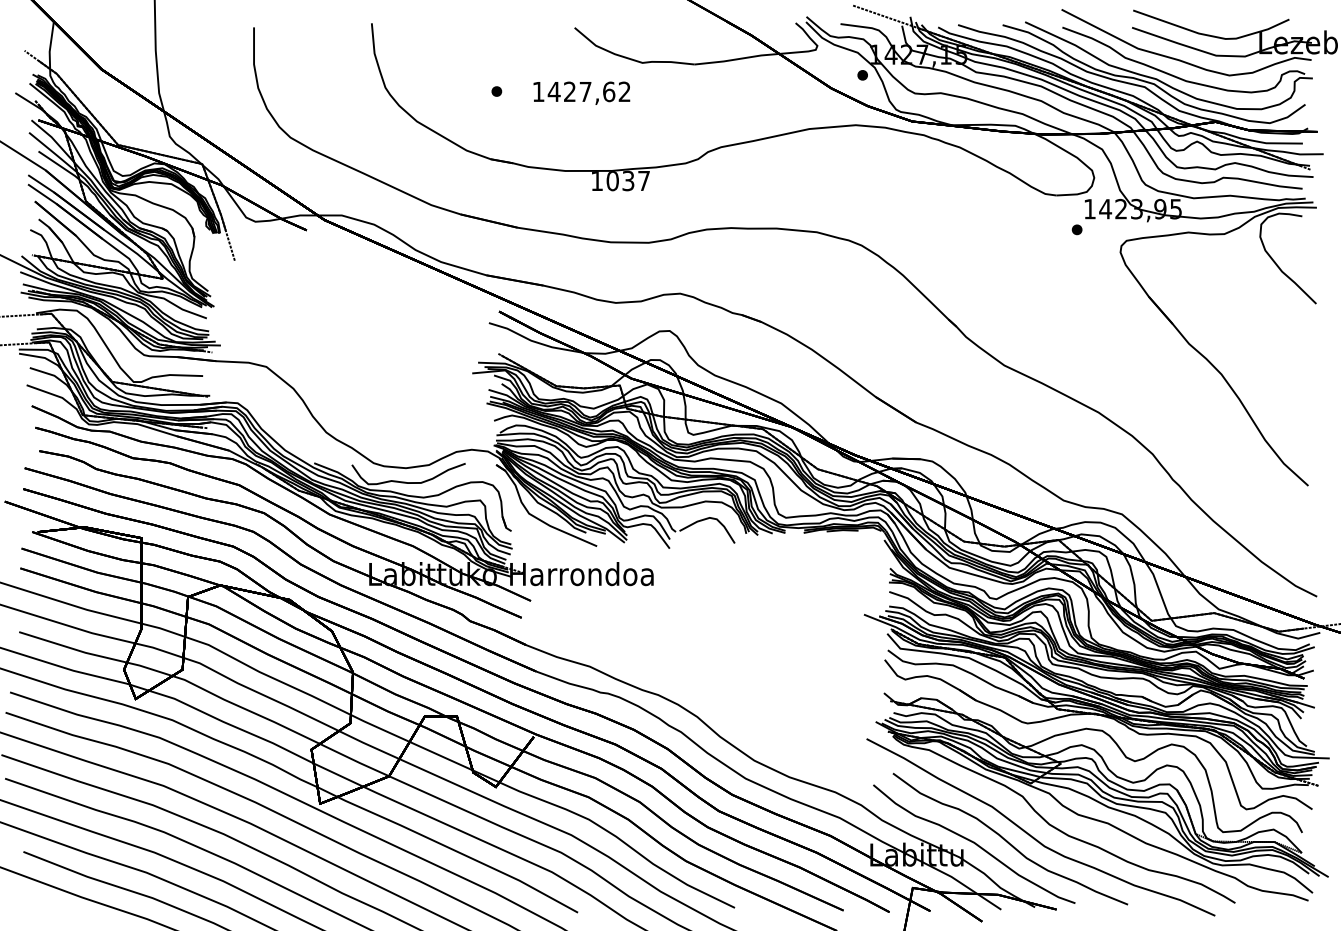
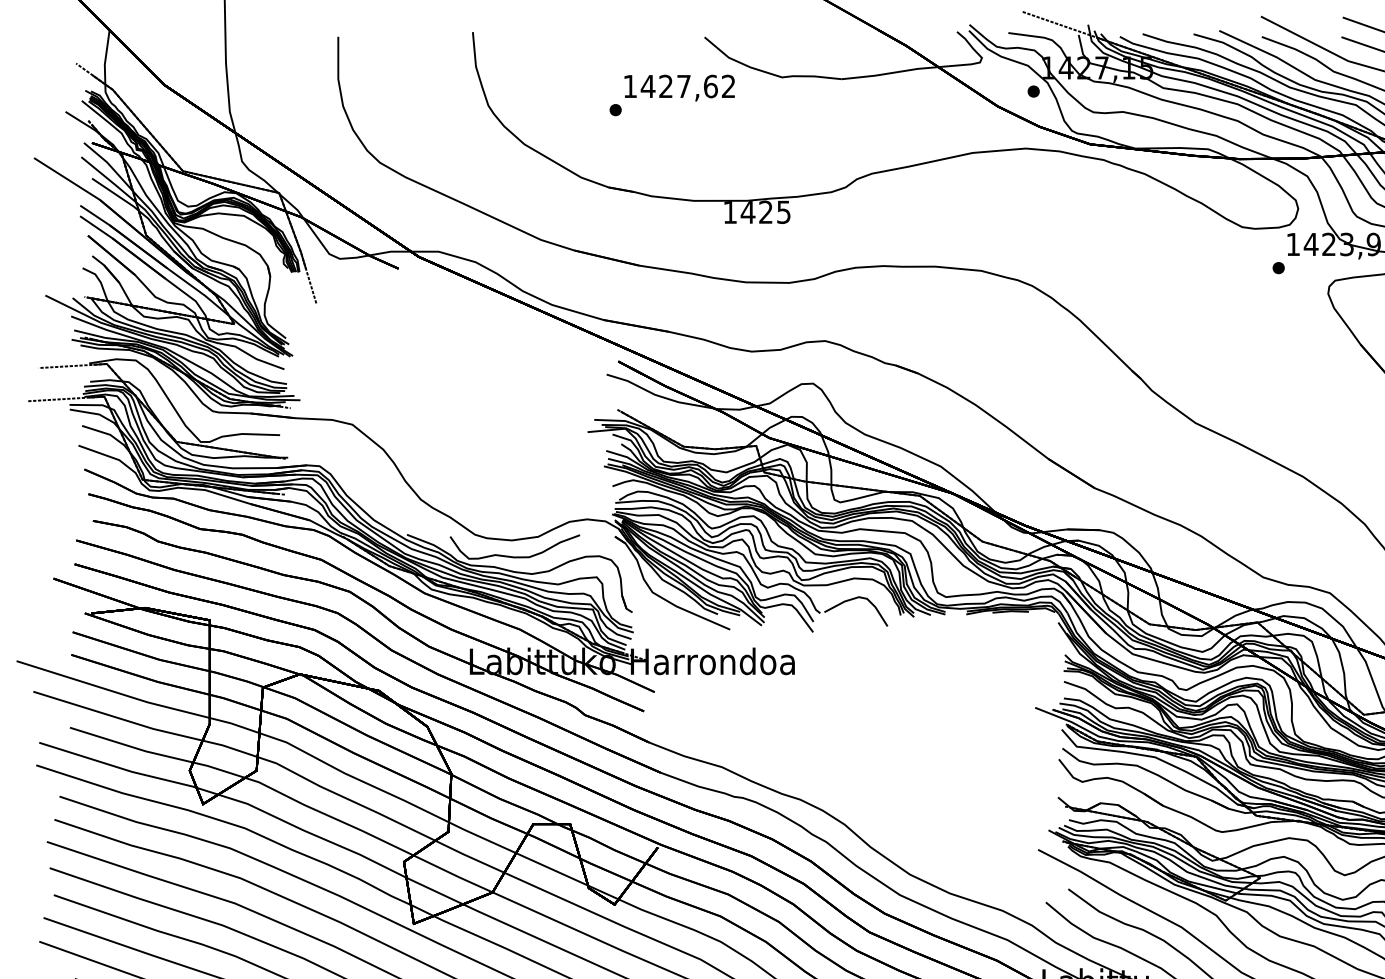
text: (581, 92) -> (679, 87), moved
text: (627, 181) -> (764, 212), 1037 -> 1425

